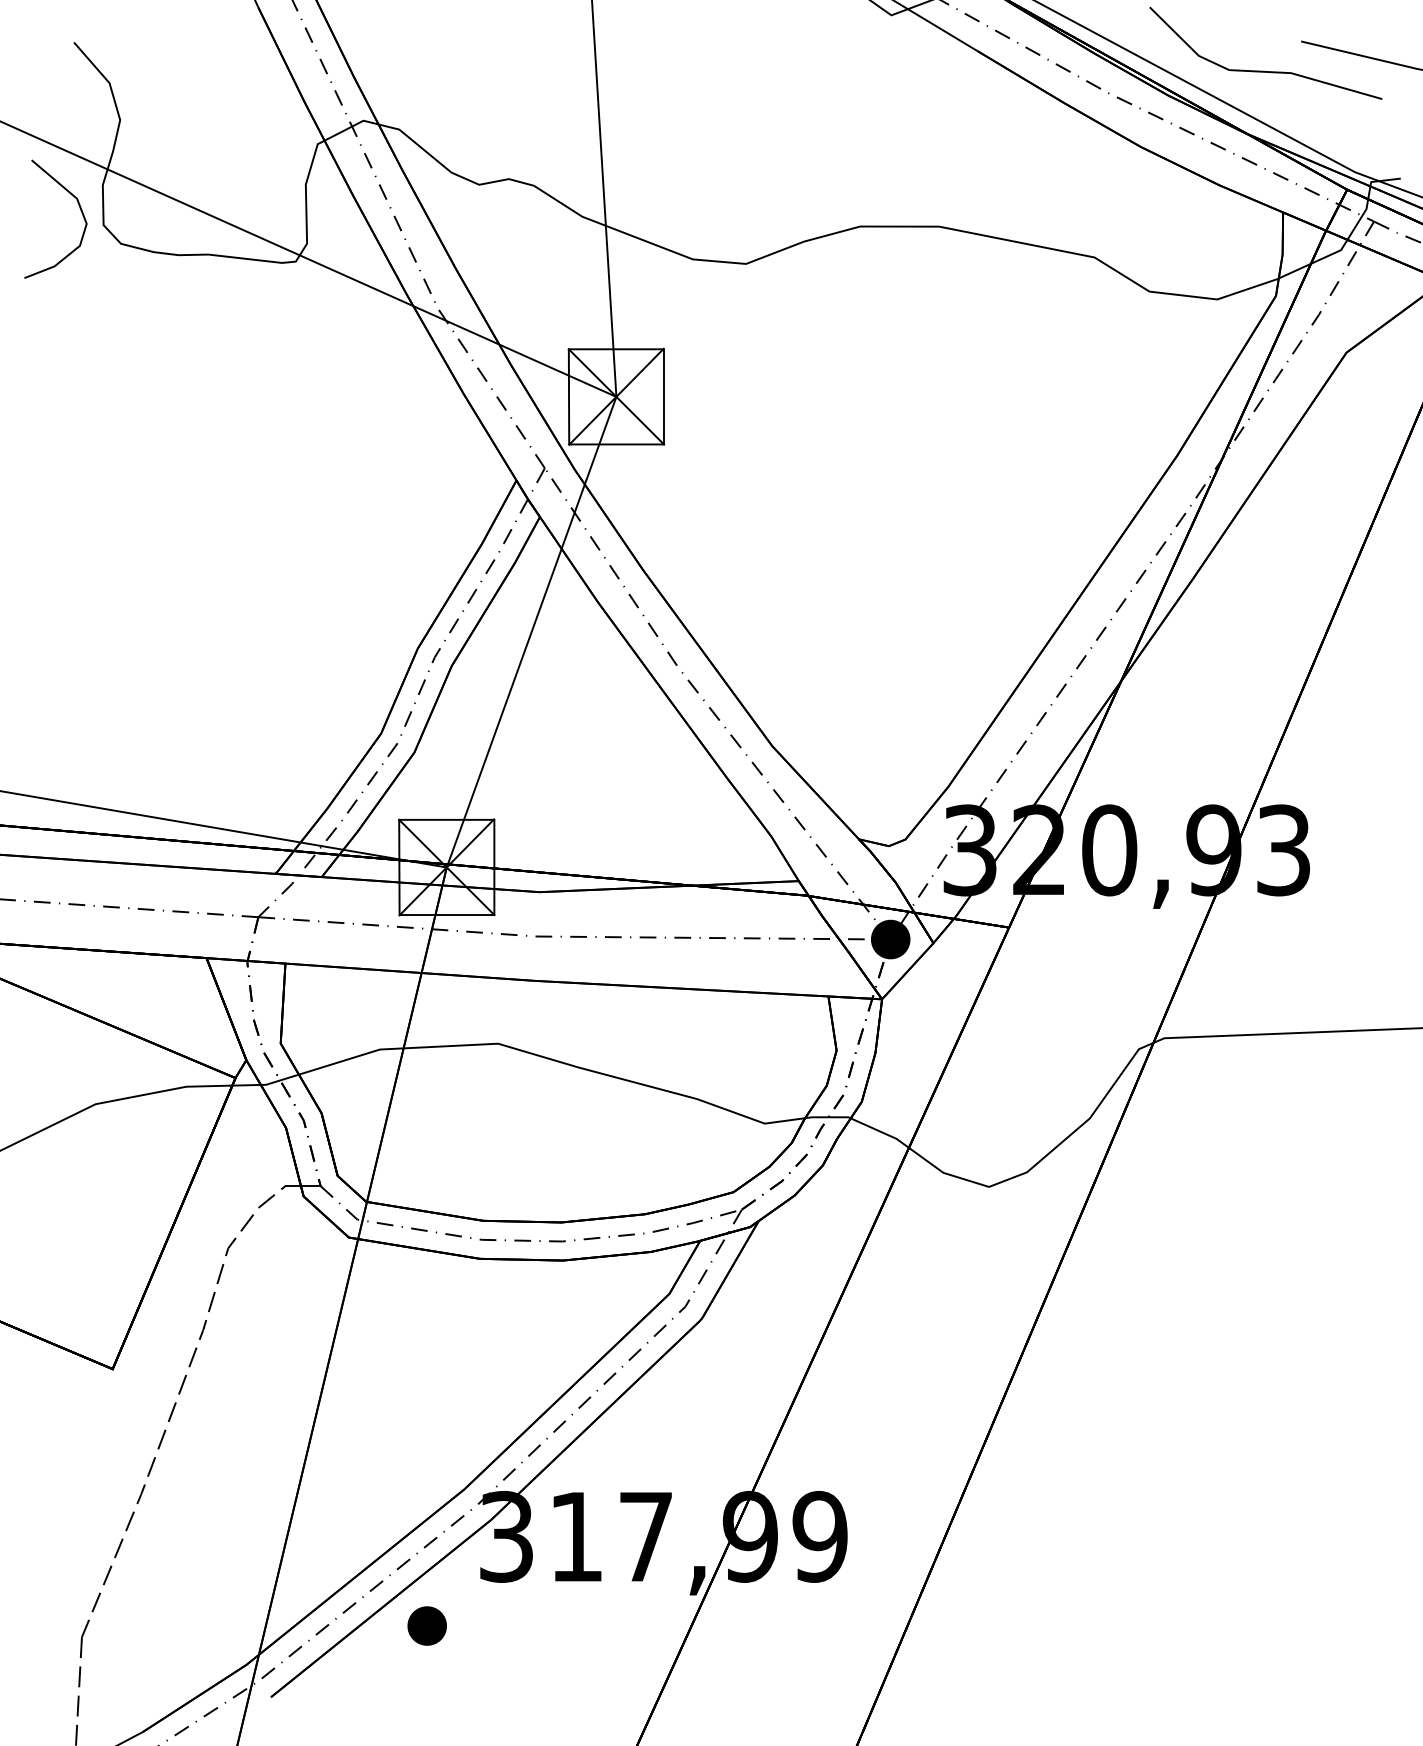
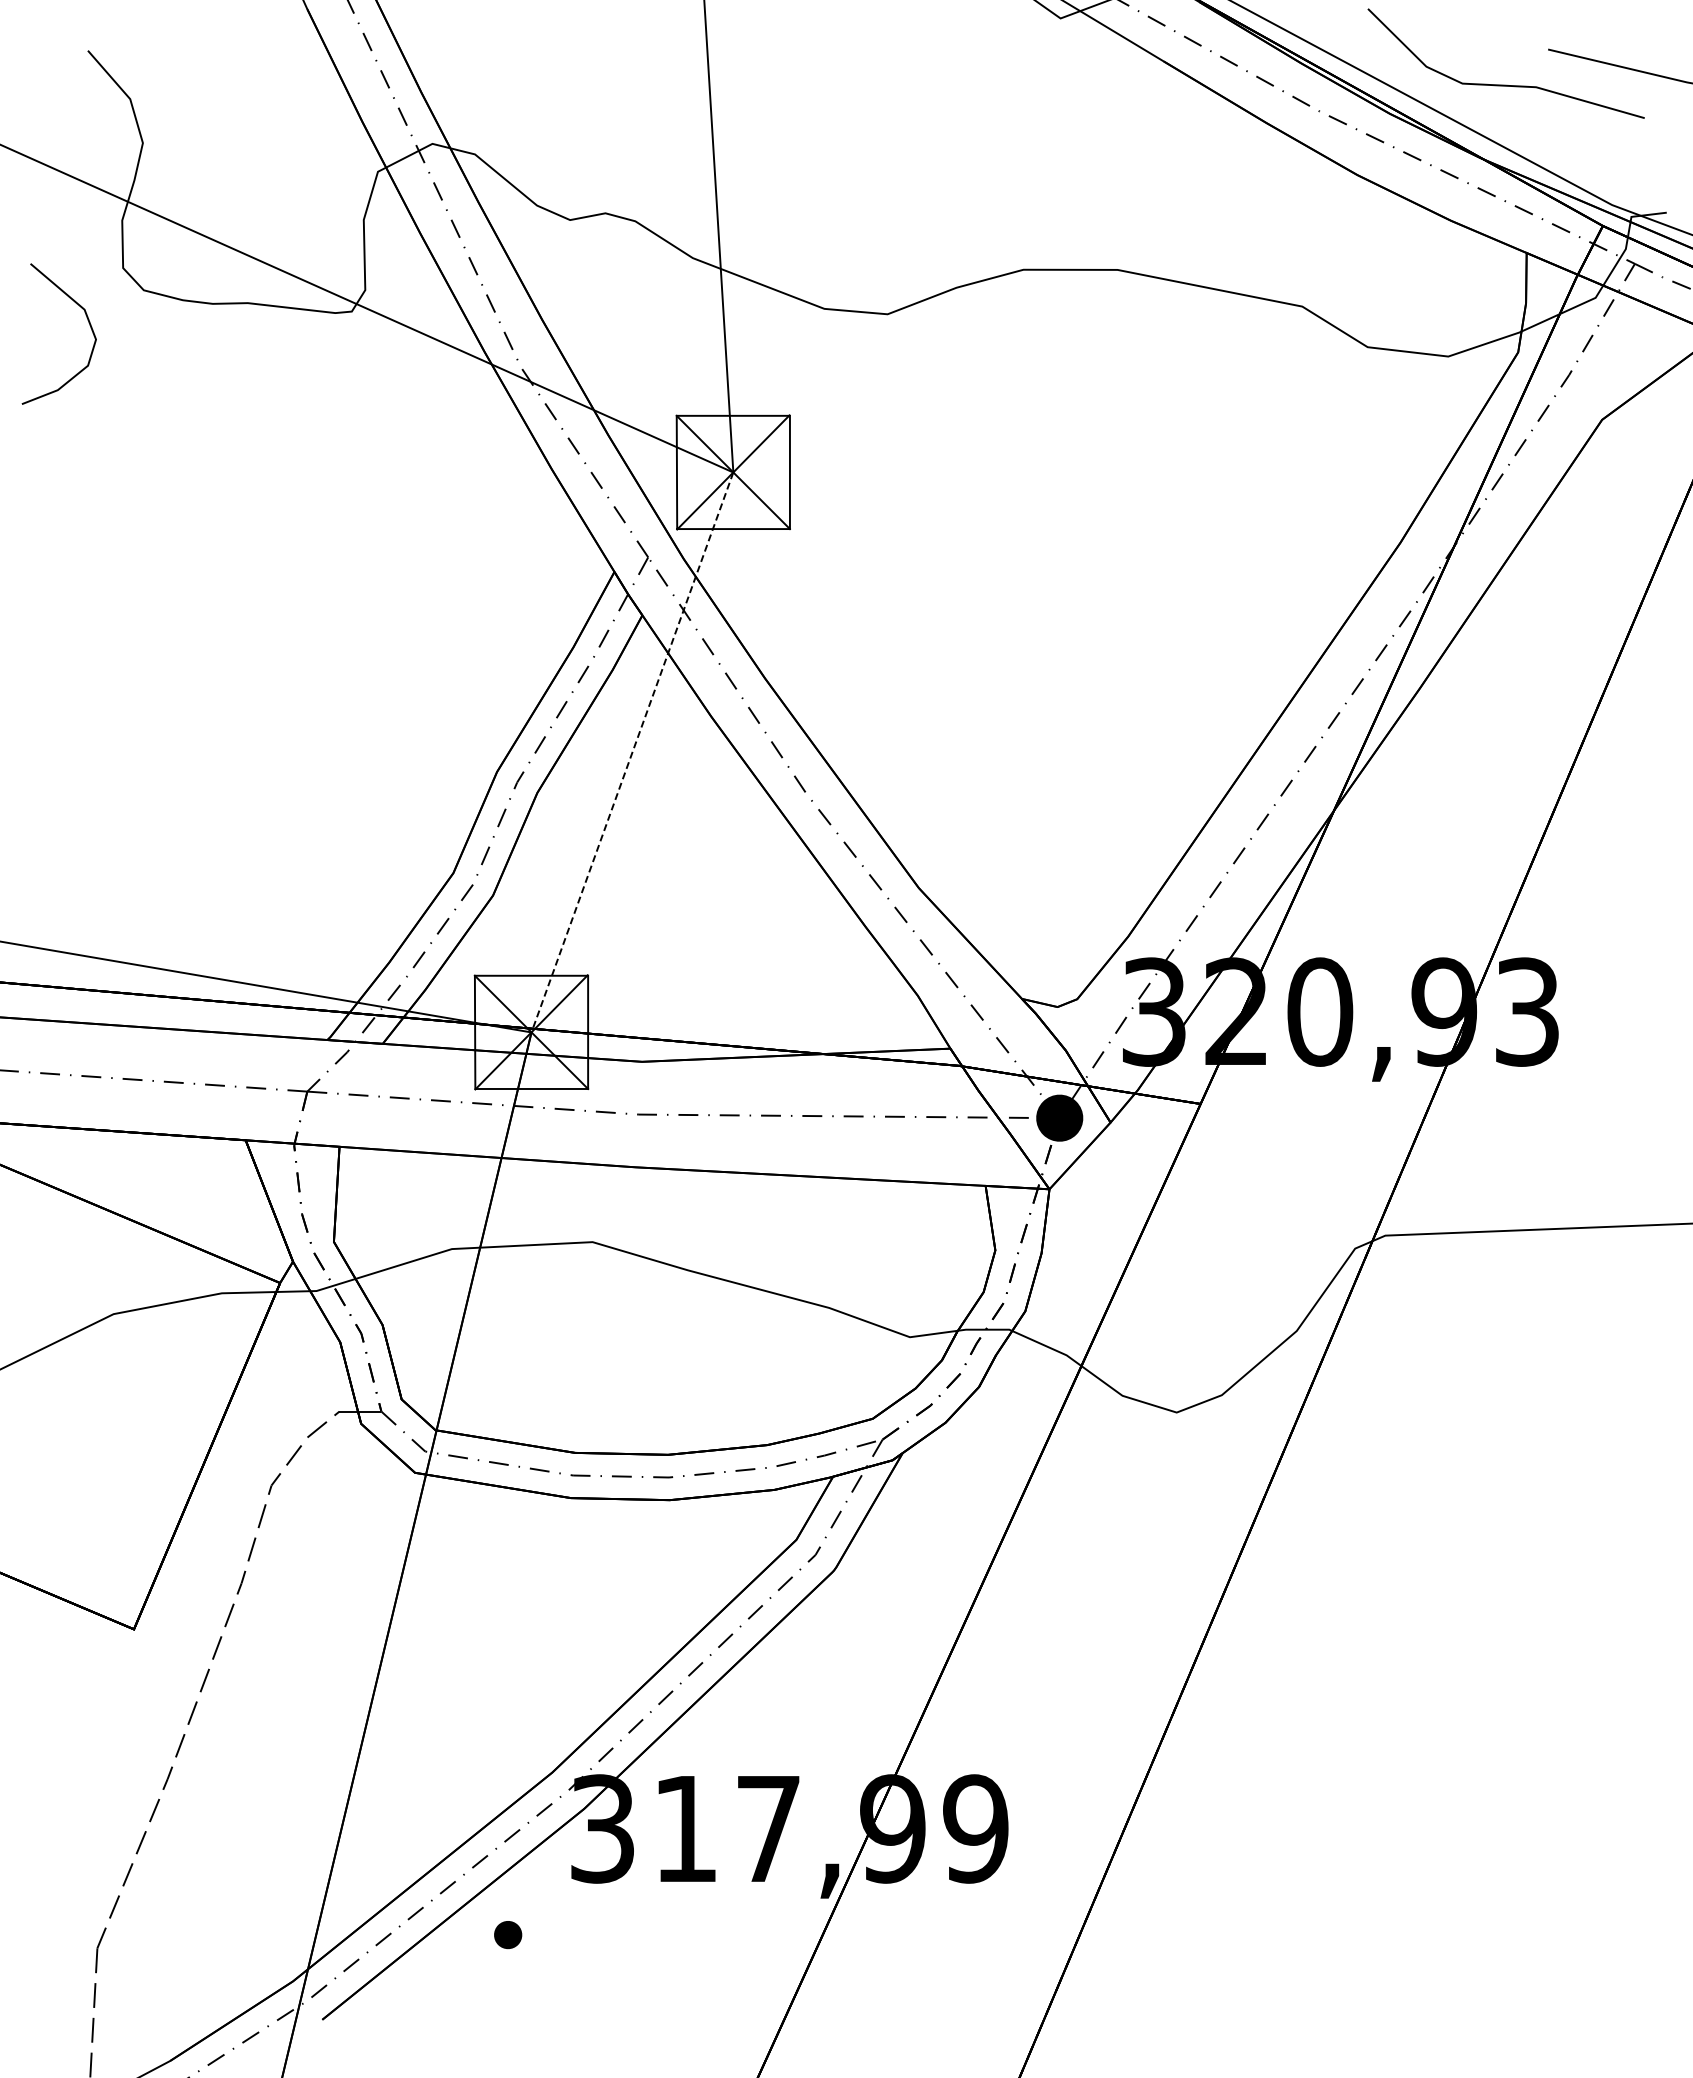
curve: (80, 210) -> (88, 323), moved
line: (531, 632) -> (632, 752), solid -> dashed
part: (426, 1625) -> (507, 1934), size x0.6

